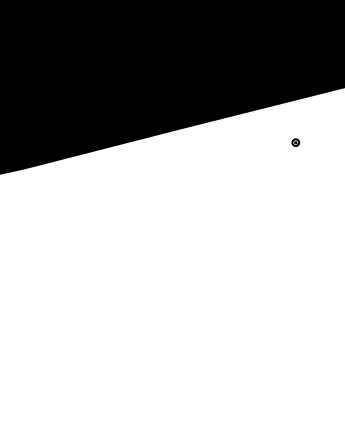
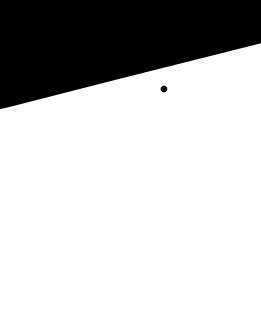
part: (295, 141) -> (163, 88), moved

